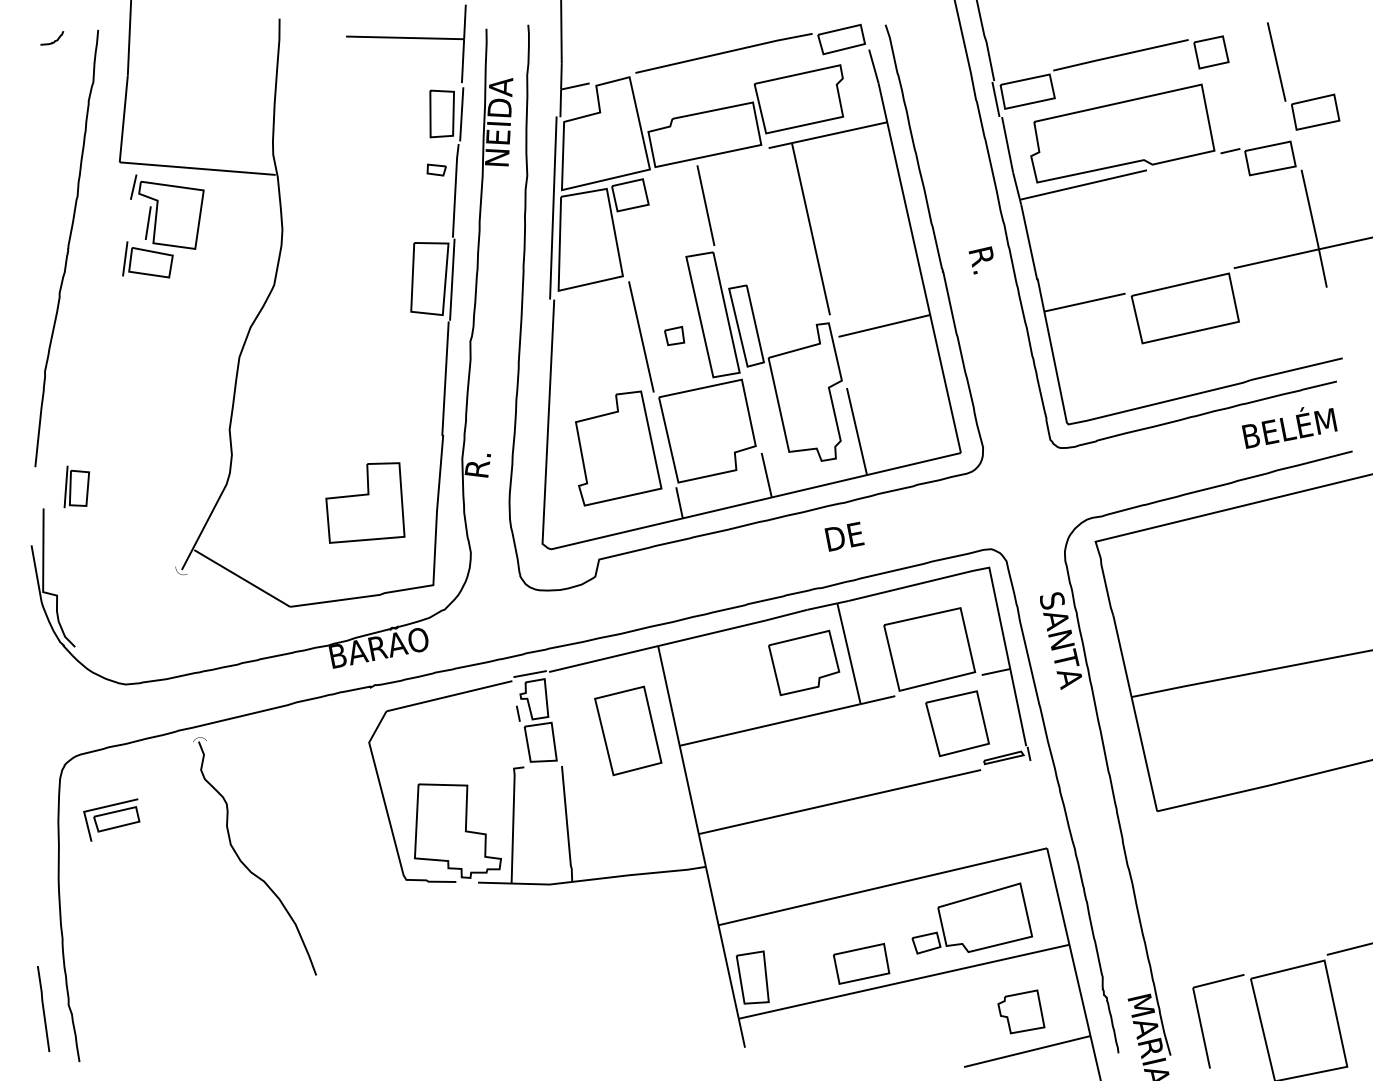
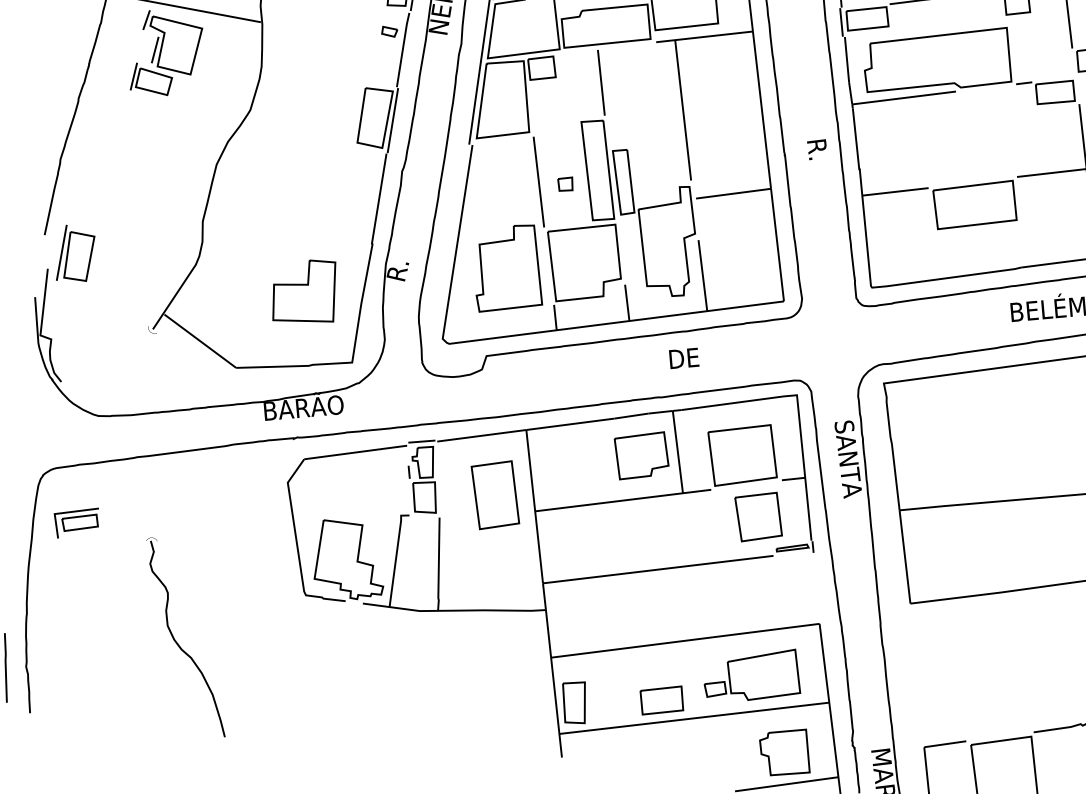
part: (76, 486) -> (75, 254), size x1.67
part: (245, 864) -> (177, 642), moved
part: (1021, 1011) -> (785, 751), size x1.43

